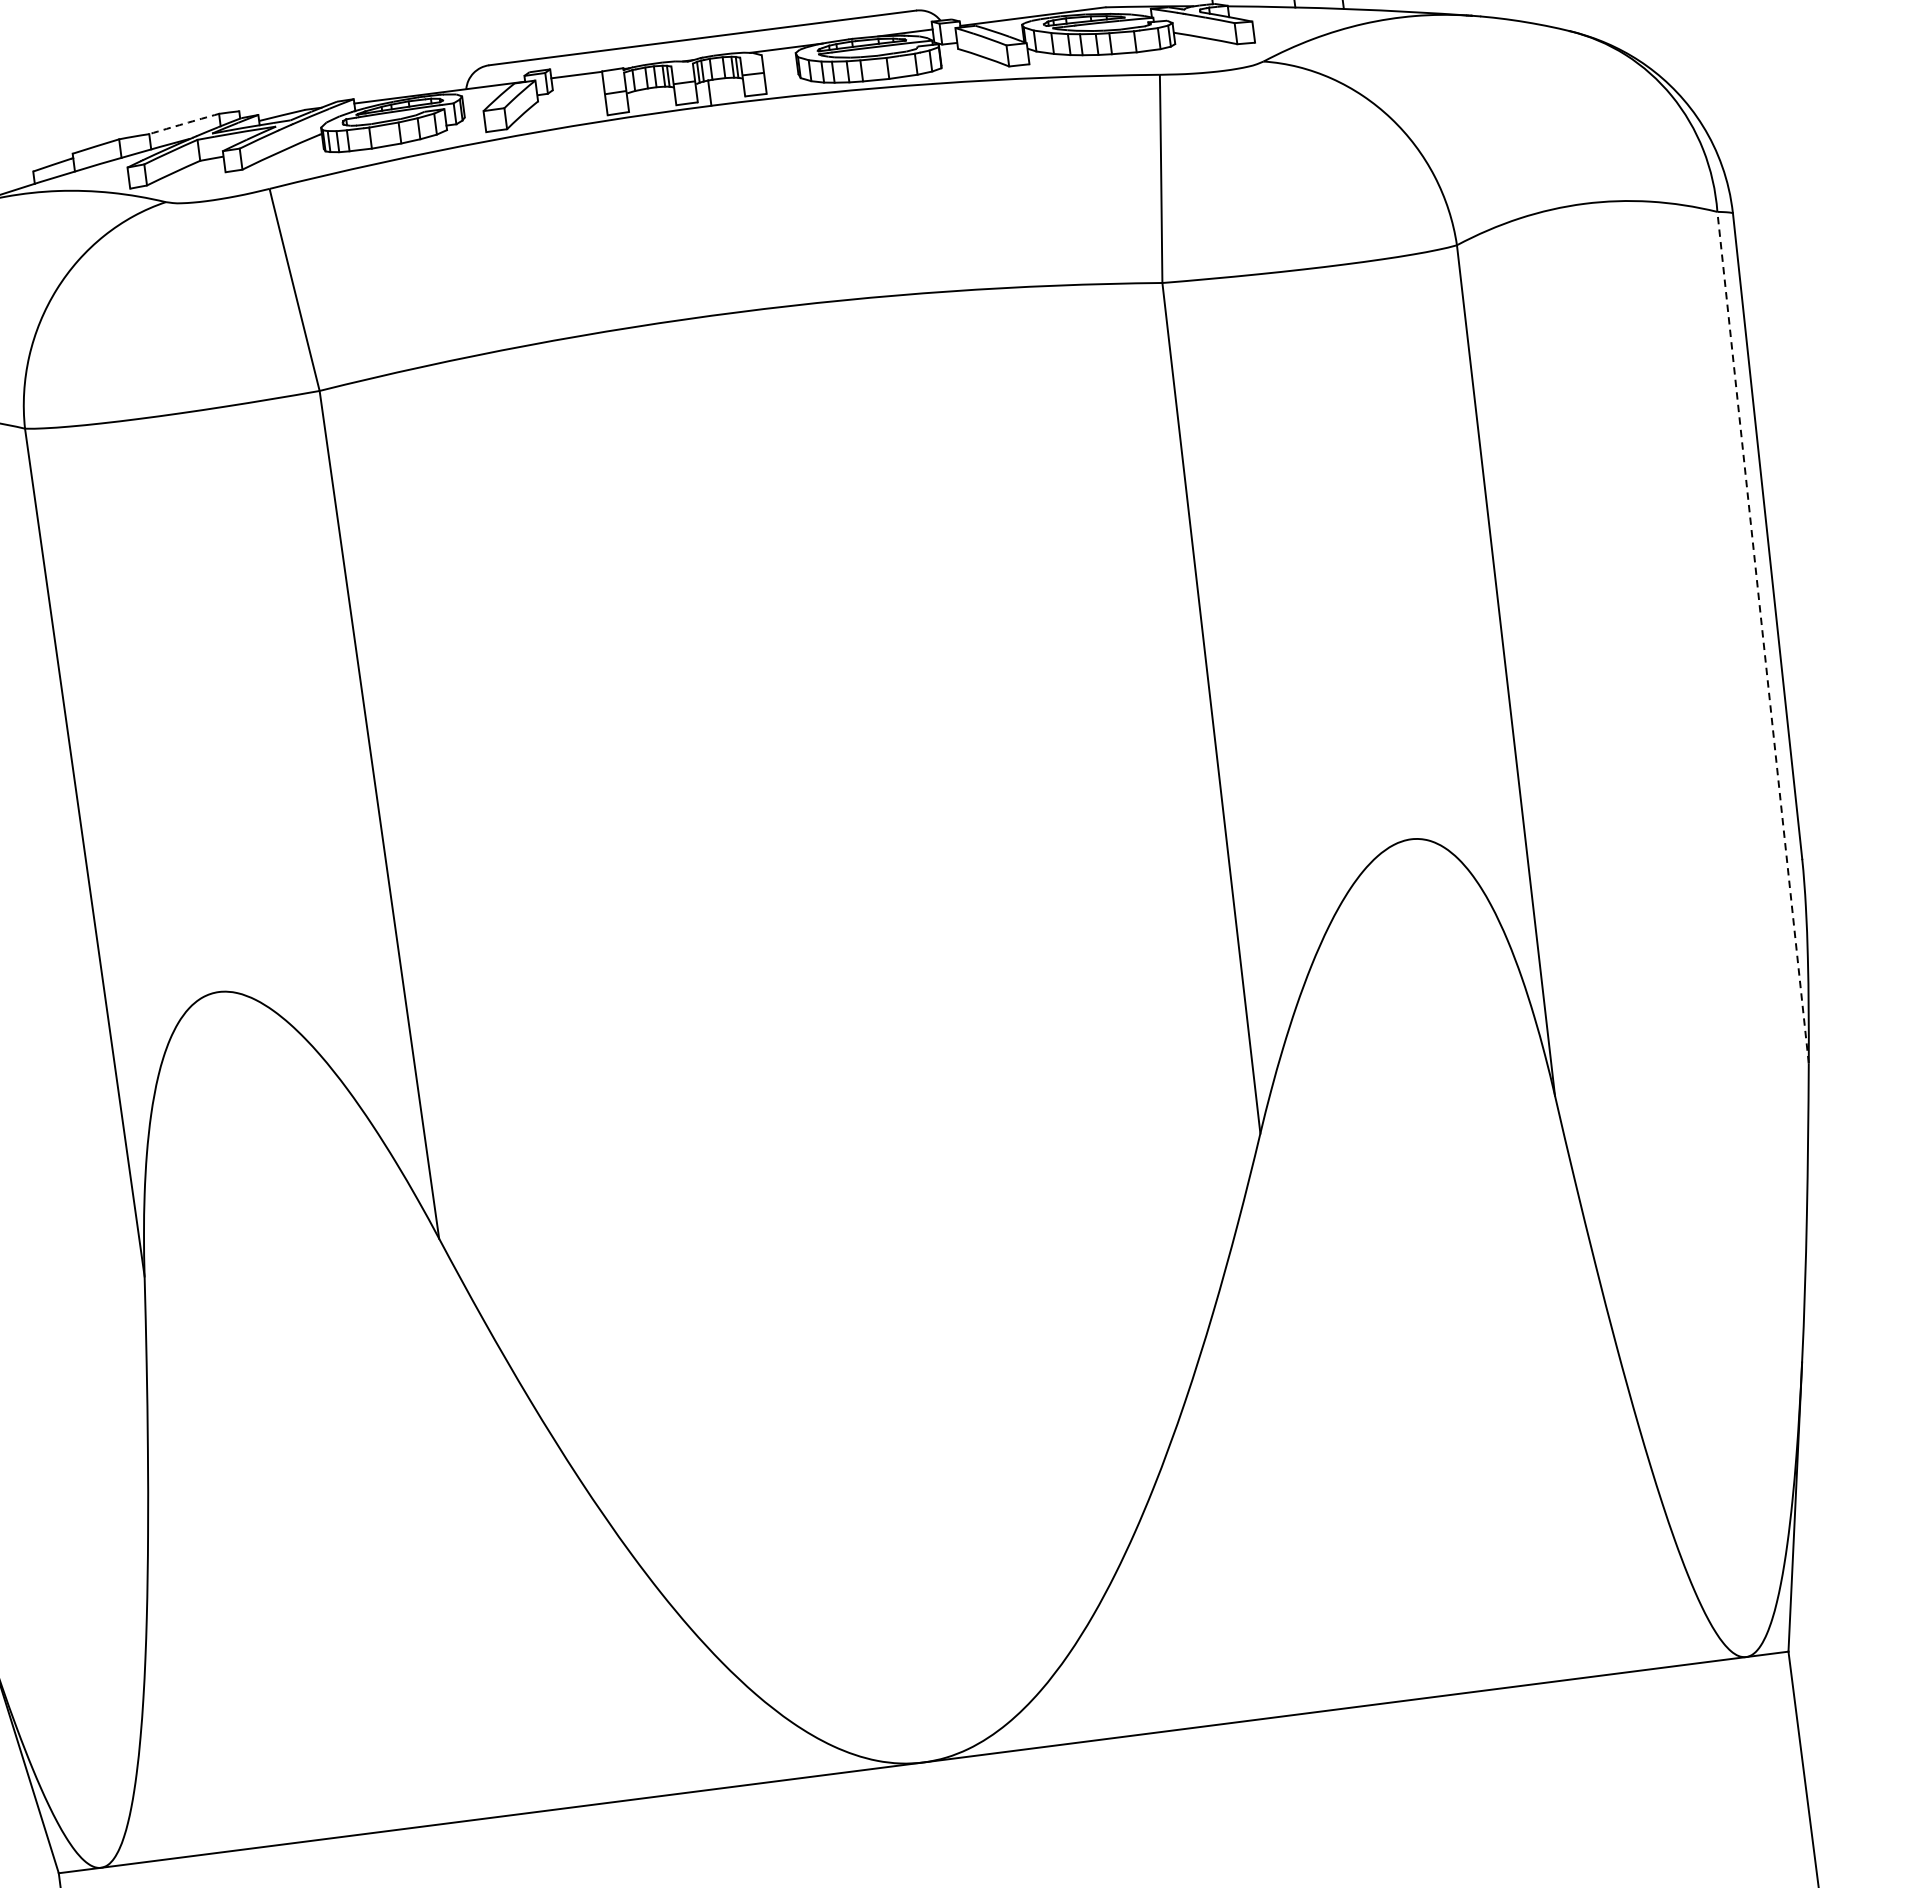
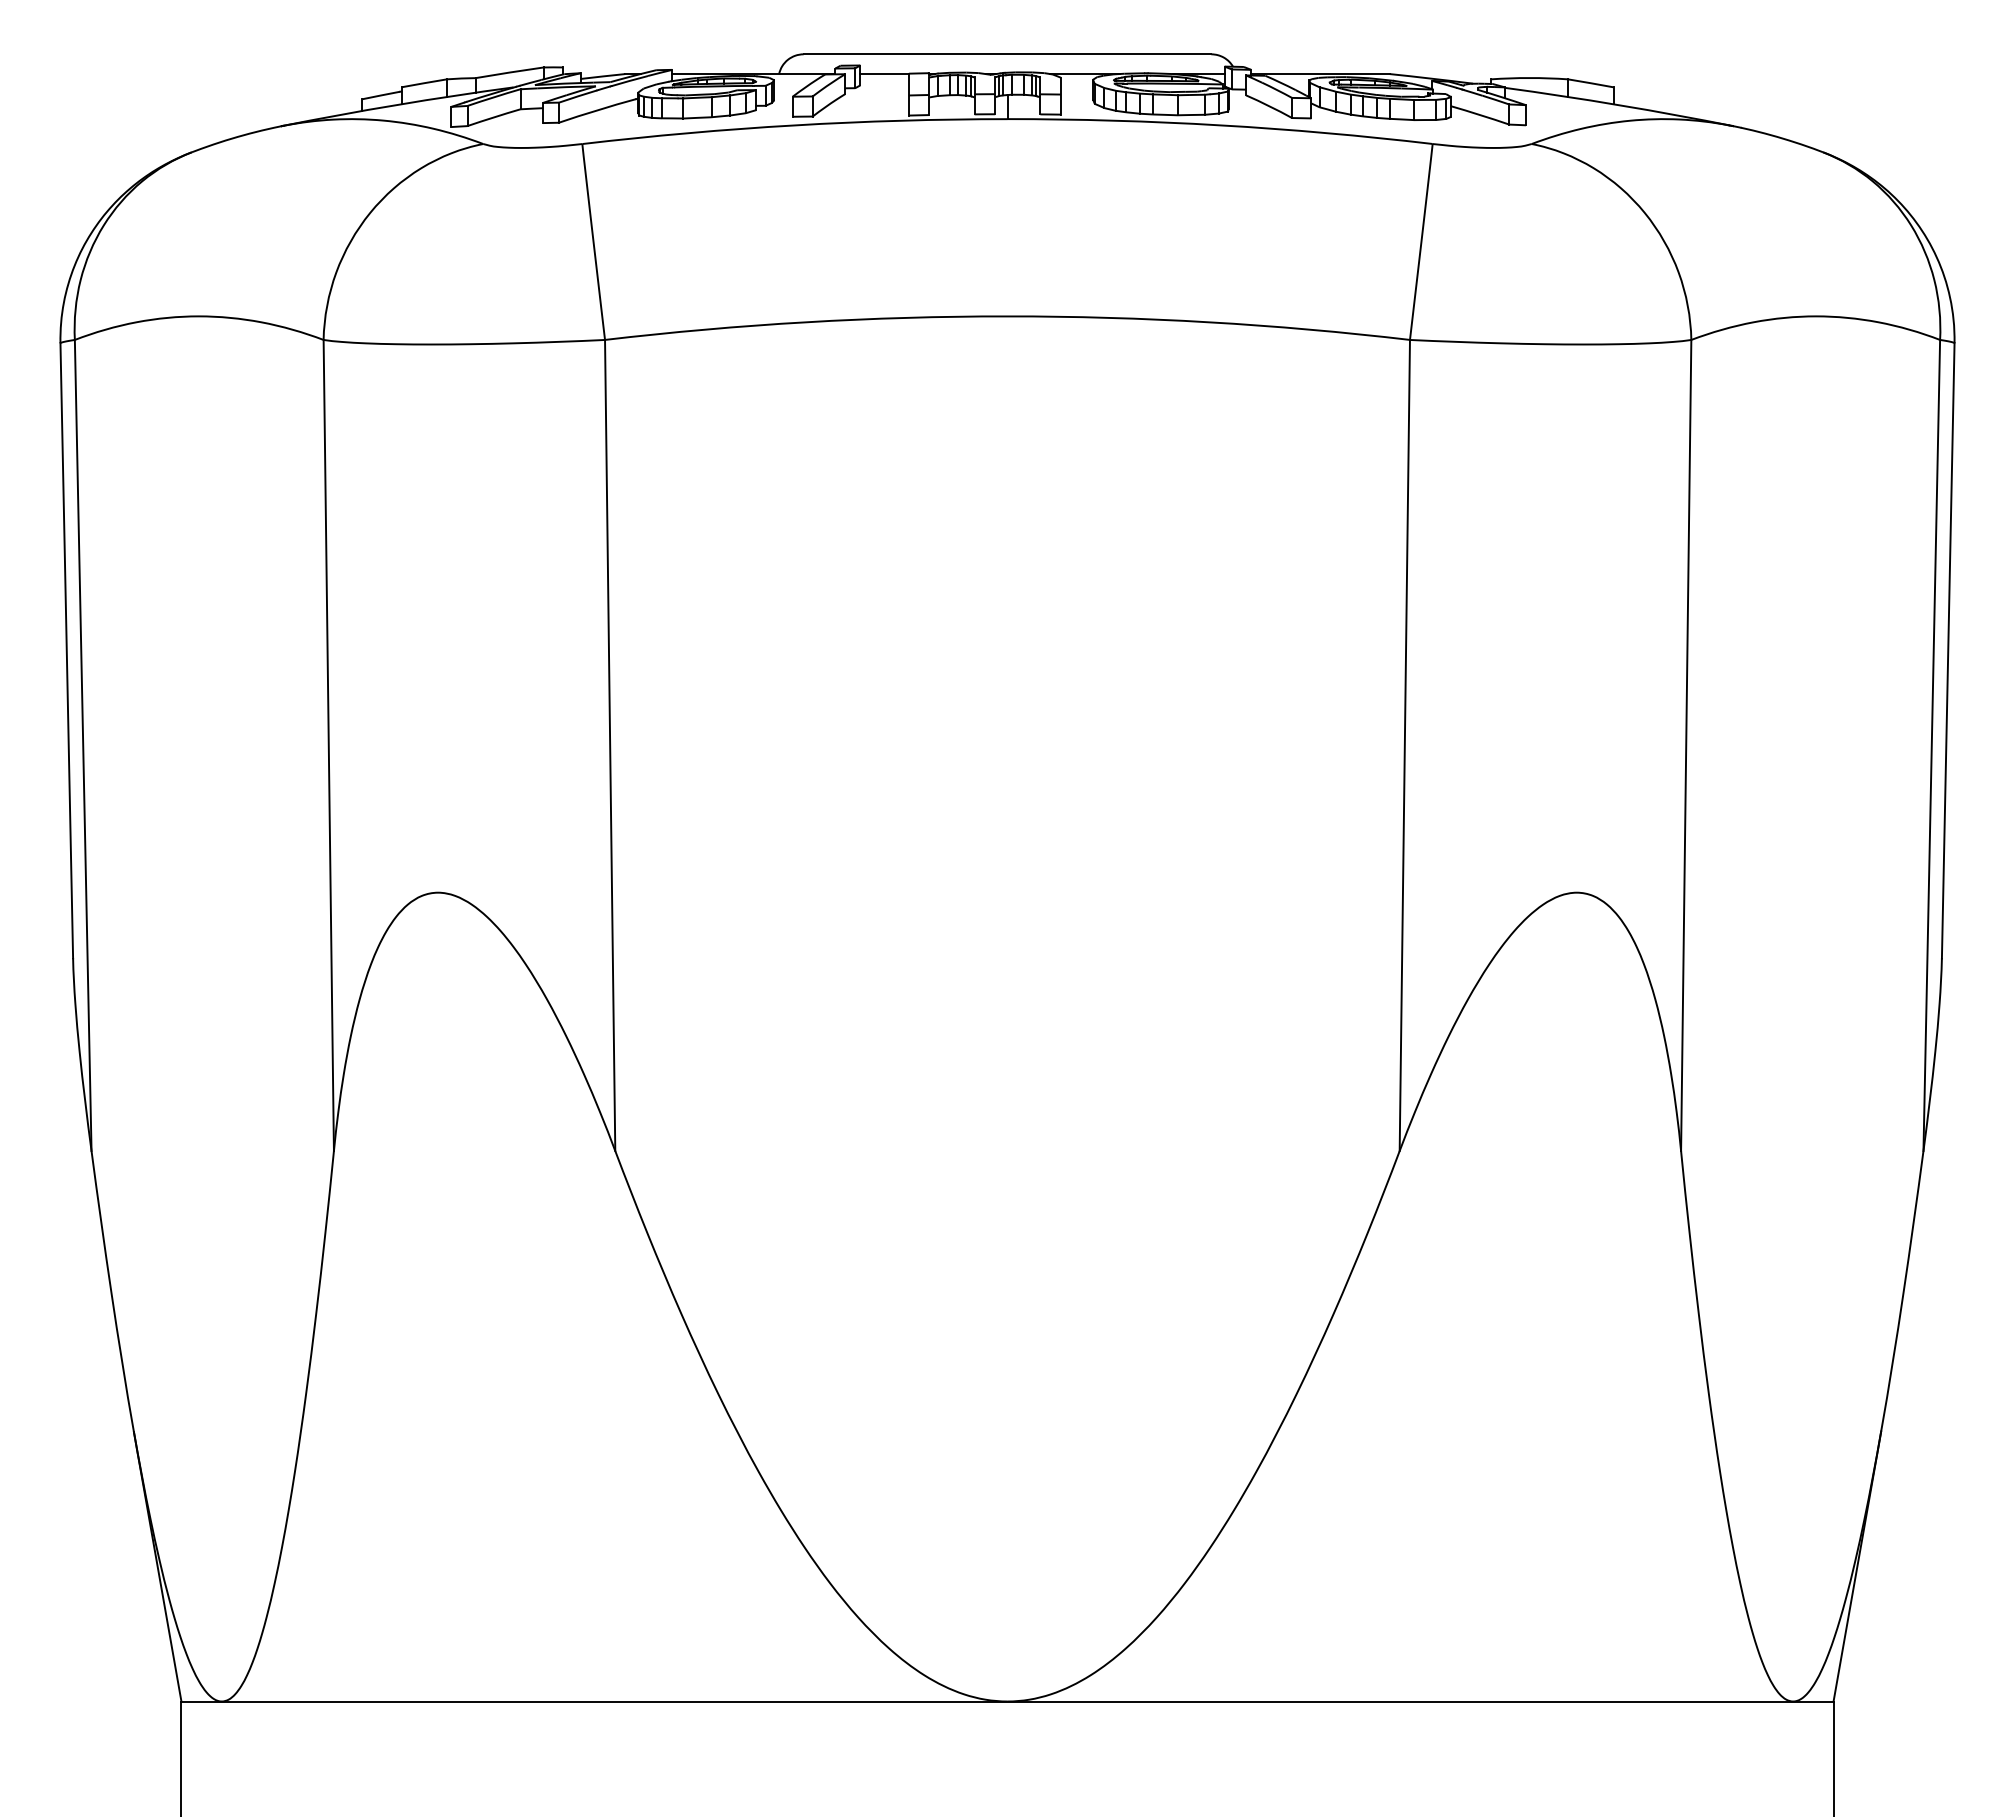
arc: (183, 123) -> (509, 72), dashed -> solid
line: (1762, 637) -> (1931, 745), dashed -> solid

